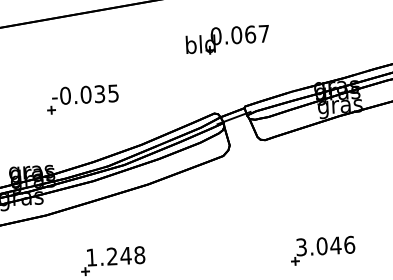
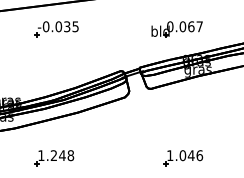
part: (226, 40) -> (176, 29), moved
part: (82, 99) -> (56, 29), moved
text: (301, 247) -> (170, 155), 3.046 -> 1.046

